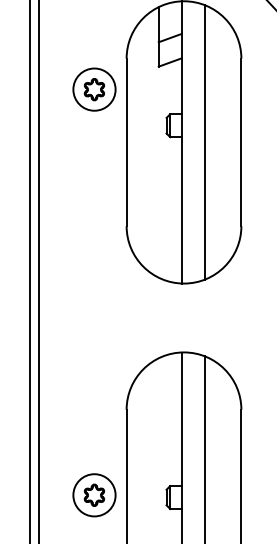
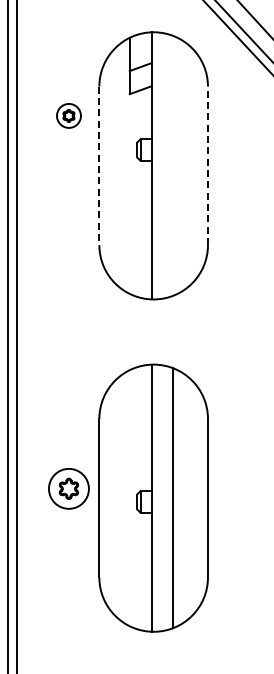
part: (94, 89) -> (68, 115), size x0.6
line: (204, 142) -> (173, 165), removed
line: (240, 142) -> (207, 165), solid -> dashed
line: (126, 143) -> (99, 166), solid -> dashed
part: (94, 494) -> (68, 488), moved

